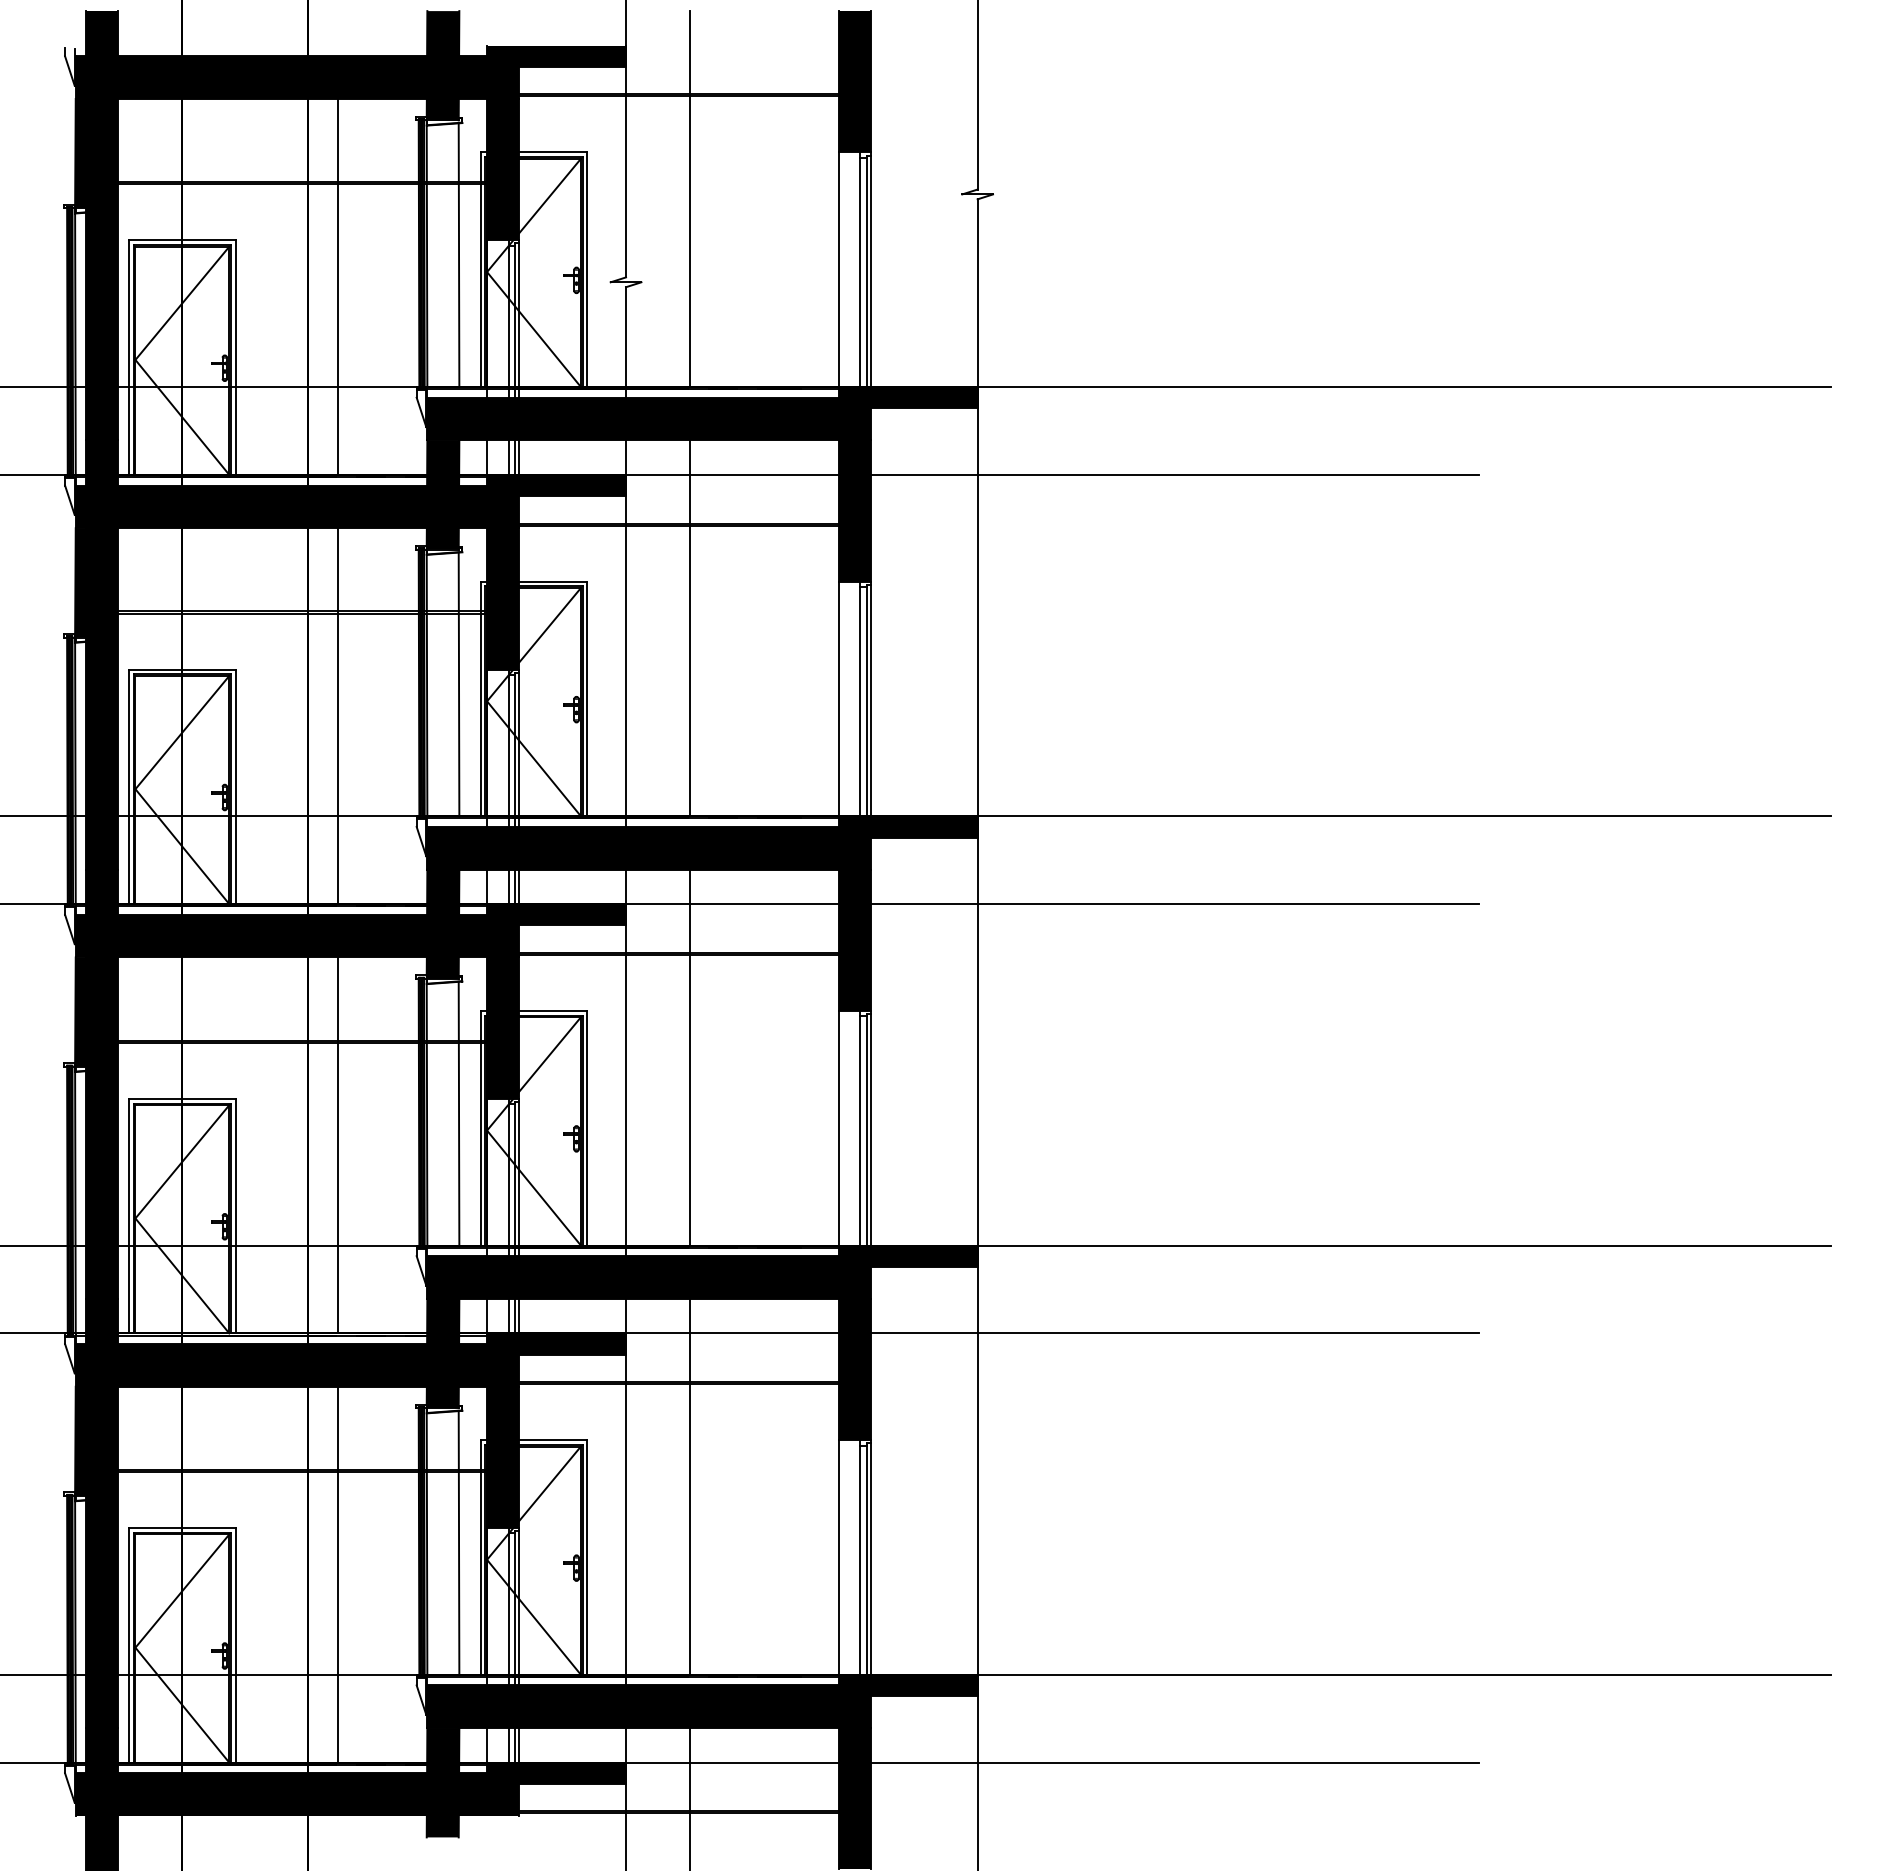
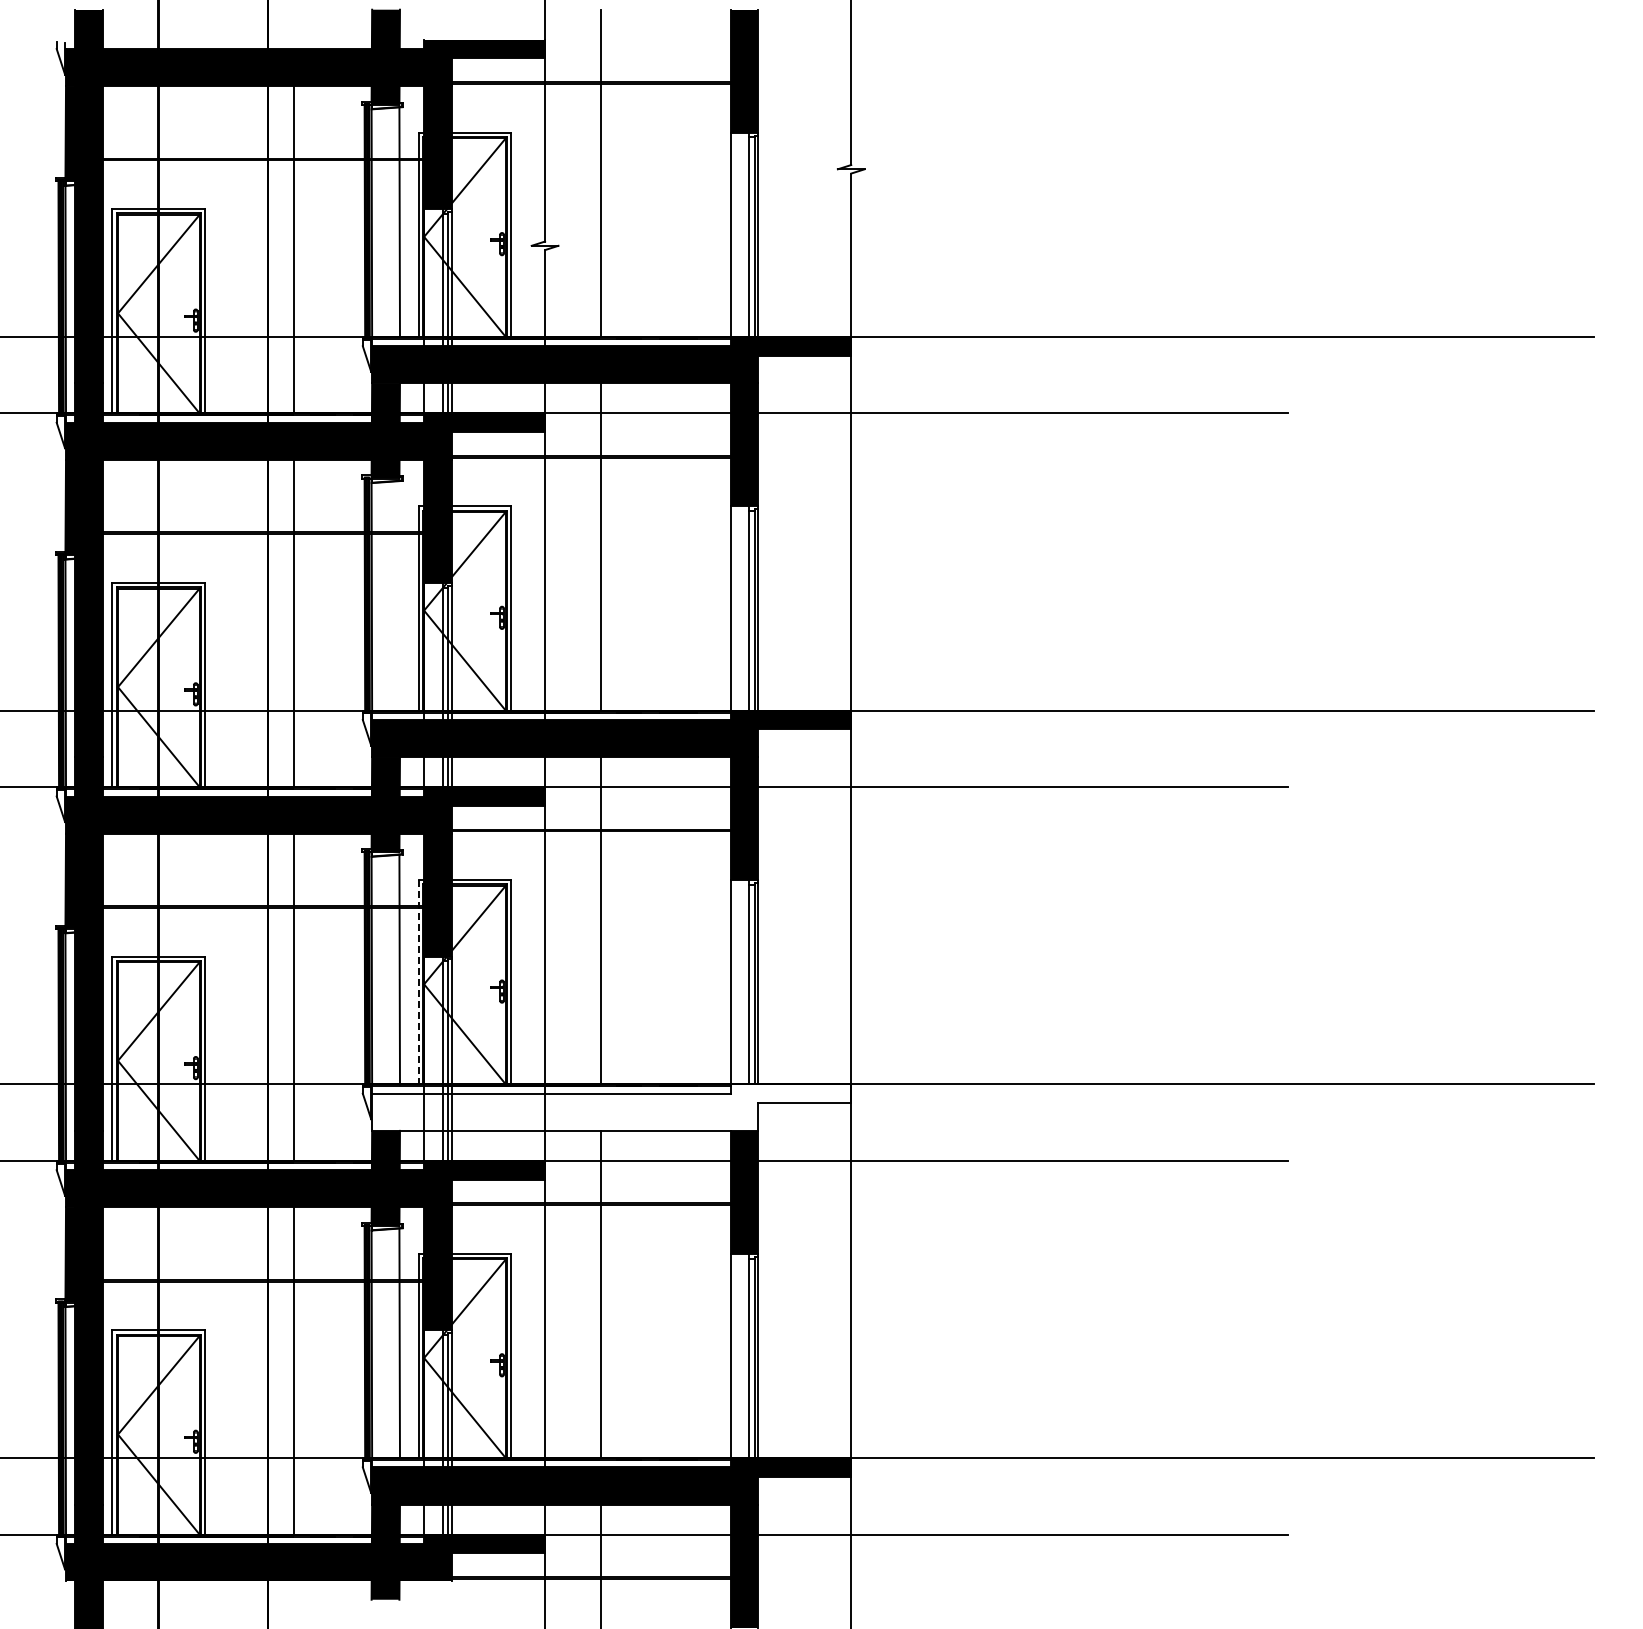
line: (458, 683) -> (399, 595), removed
line: (480, 1128) -> (418, 982), solid -> dashed
fill: (702, 1272) -> (611, 1107), removed

